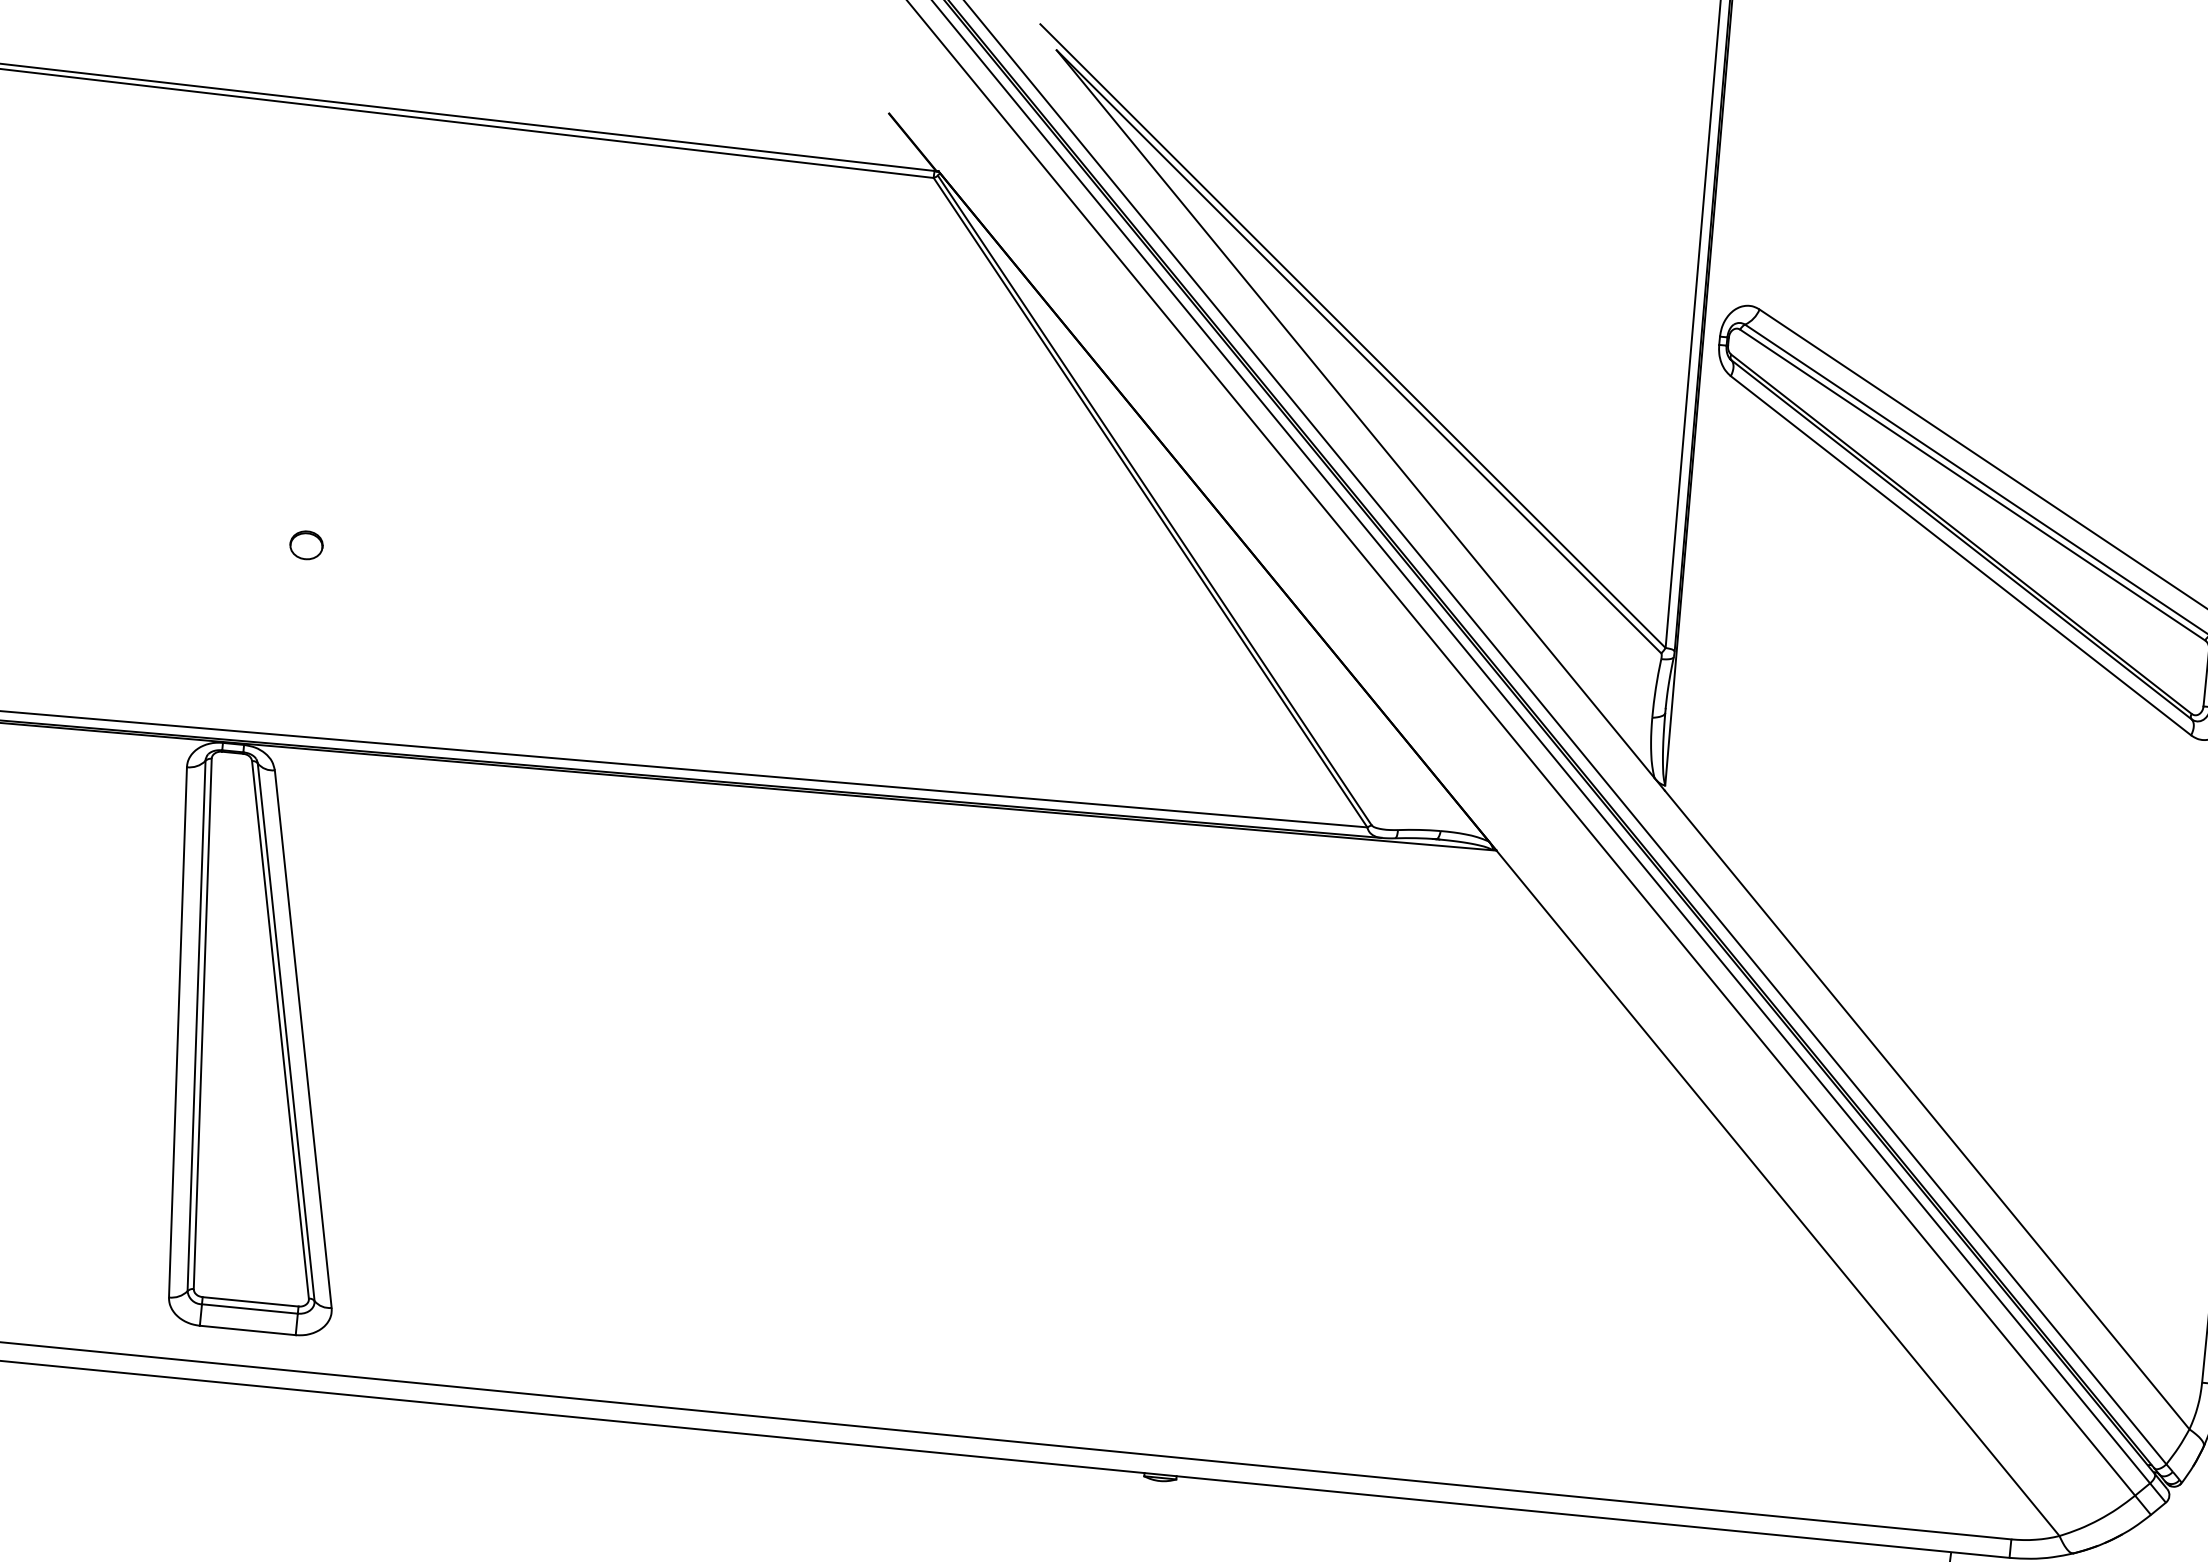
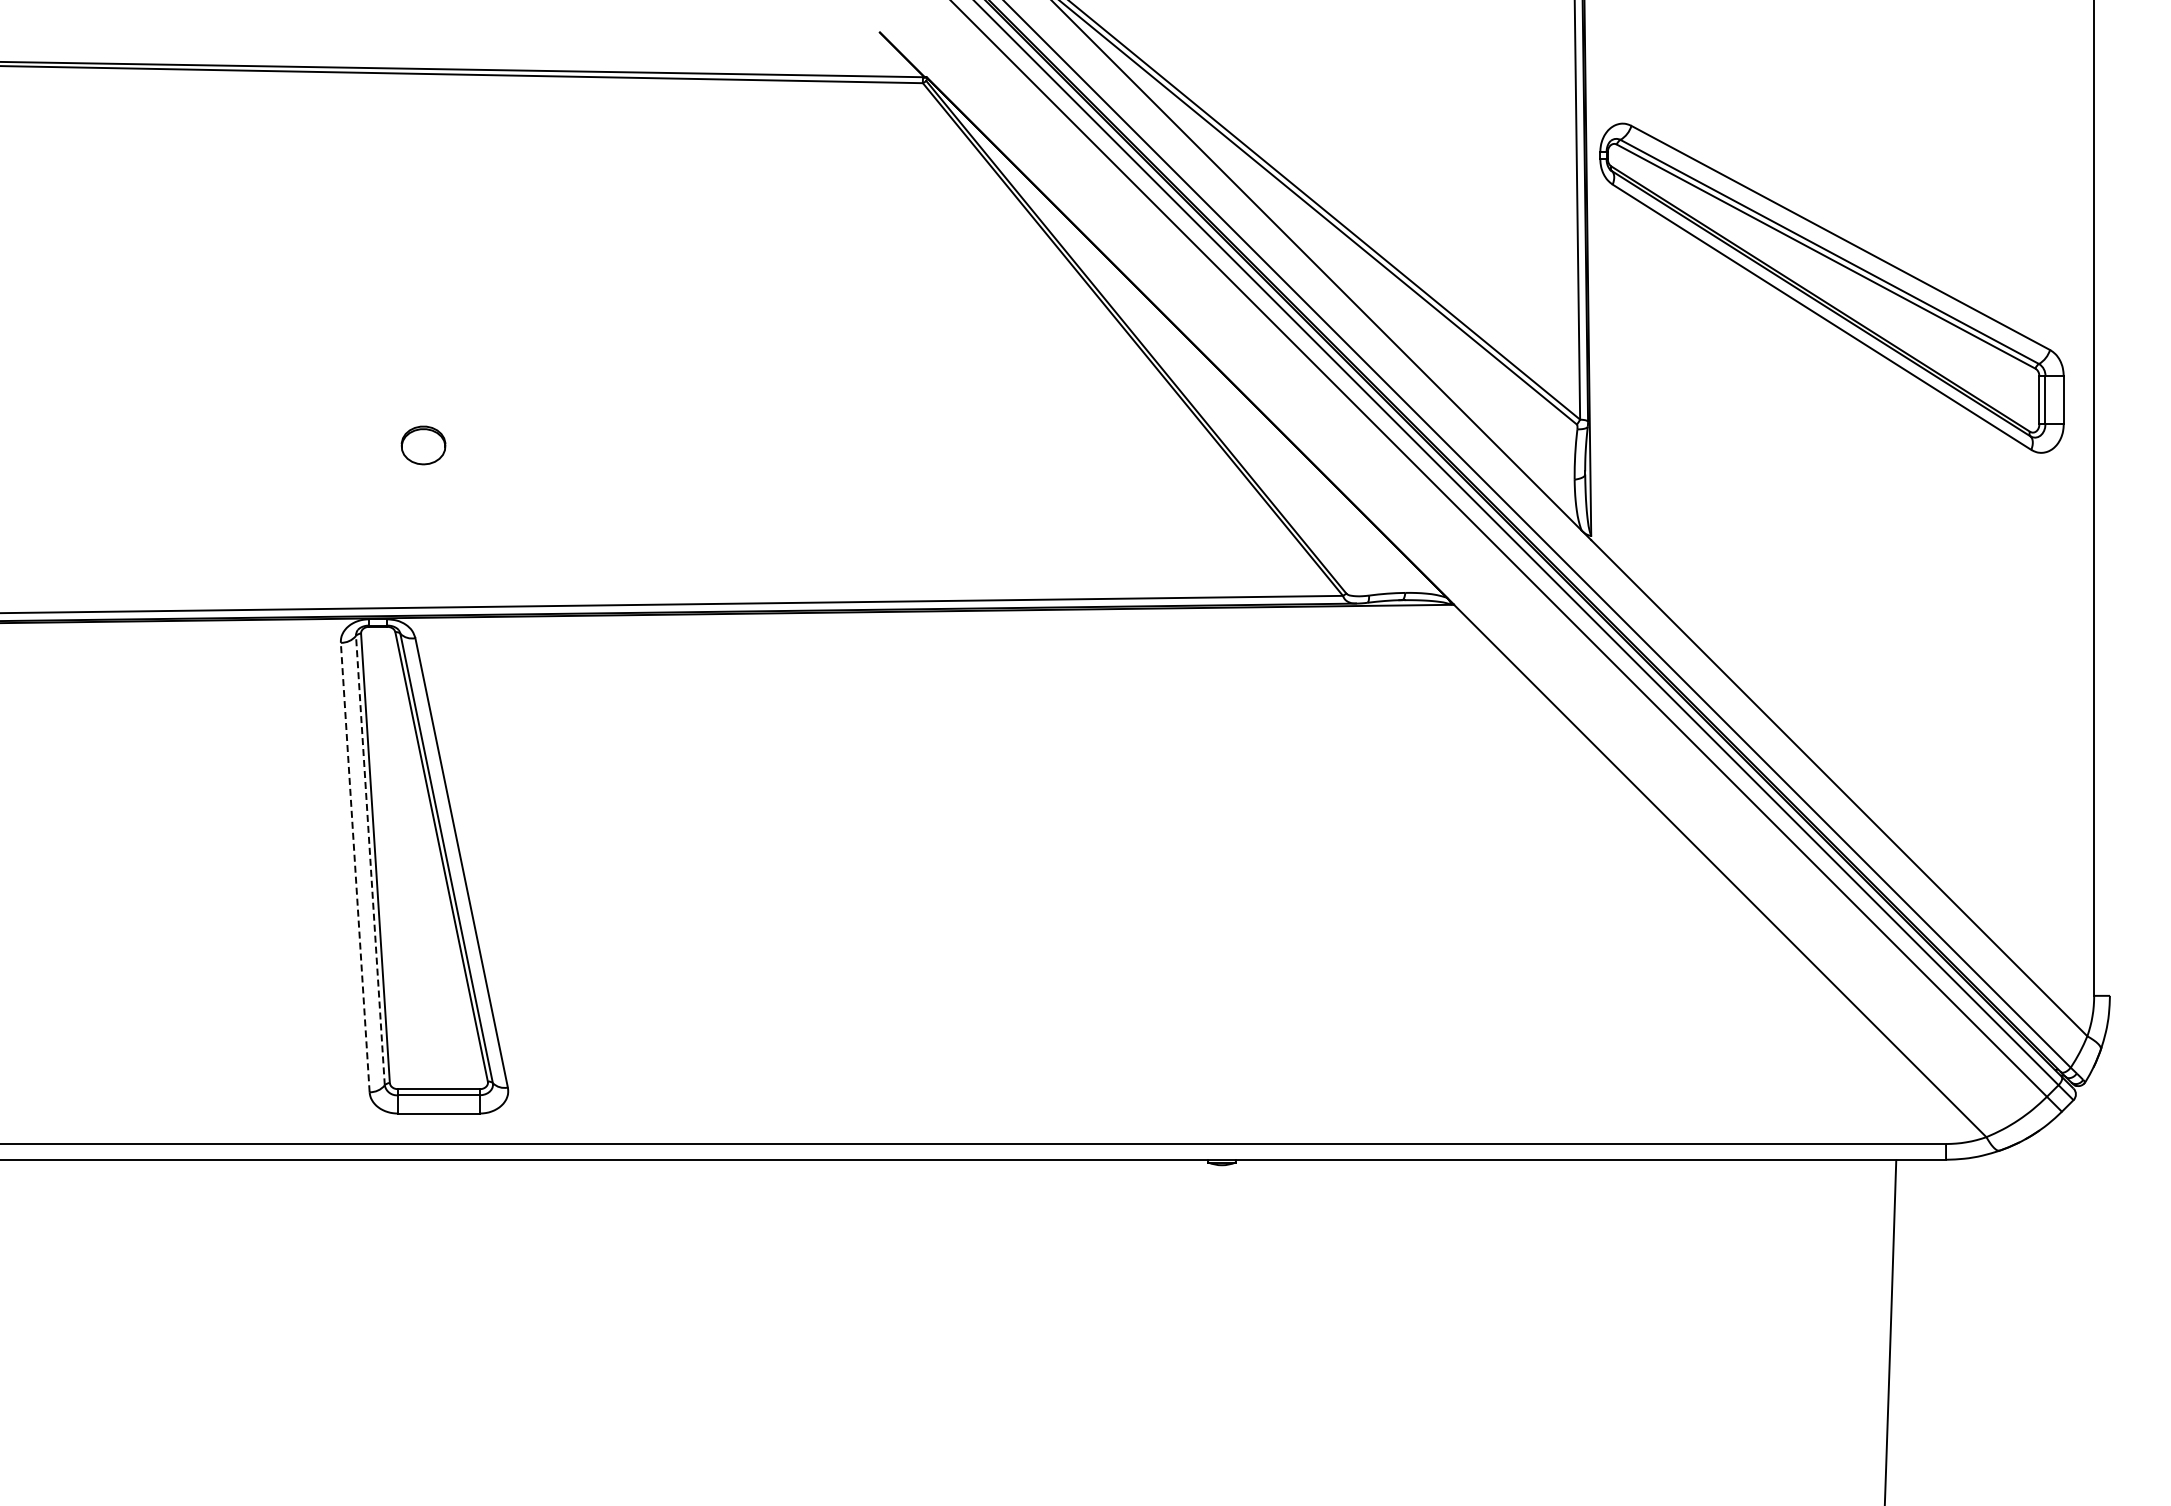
part: (306, 545) -> (423, 445), size x1.6
line: (196, 1025) -> (370, 860), solid -> dashed
line: (178, 1032) -> (355, 867), solid -> dashed

